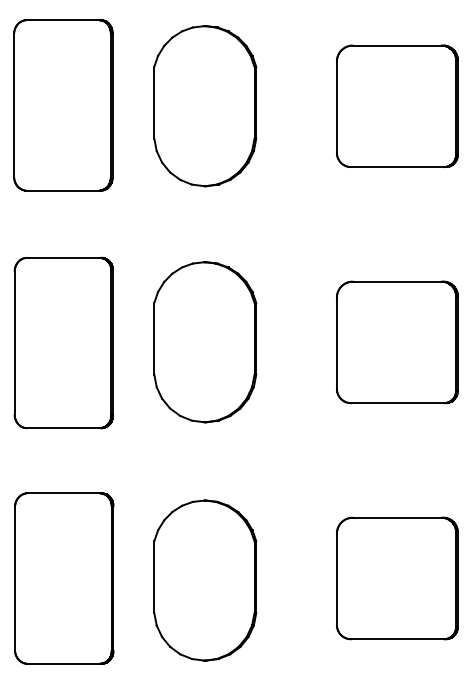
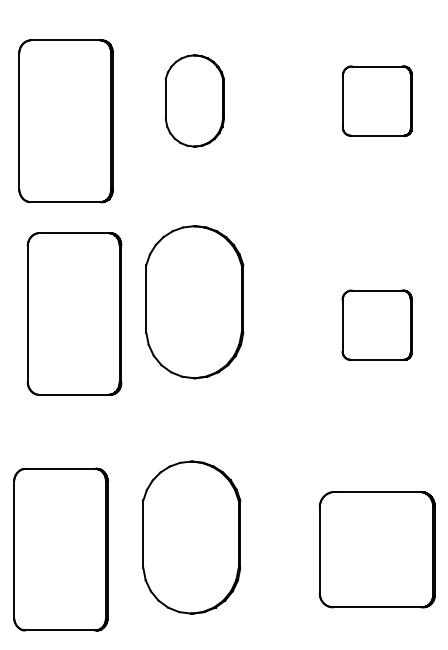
part: (62, 105) -> (65, 121), moved
part: (204, 105) -> (194, 100), size x0.6
part: (397, 105) -> (377, 100), size x0.6
part: (396, 341) -> (376, 324), size x0.6
part: (63, 342) -> (74, 313), moved
part: (204, 342) -> (194, 302), moved
part: (204, 580) -> (191, 537), moved

